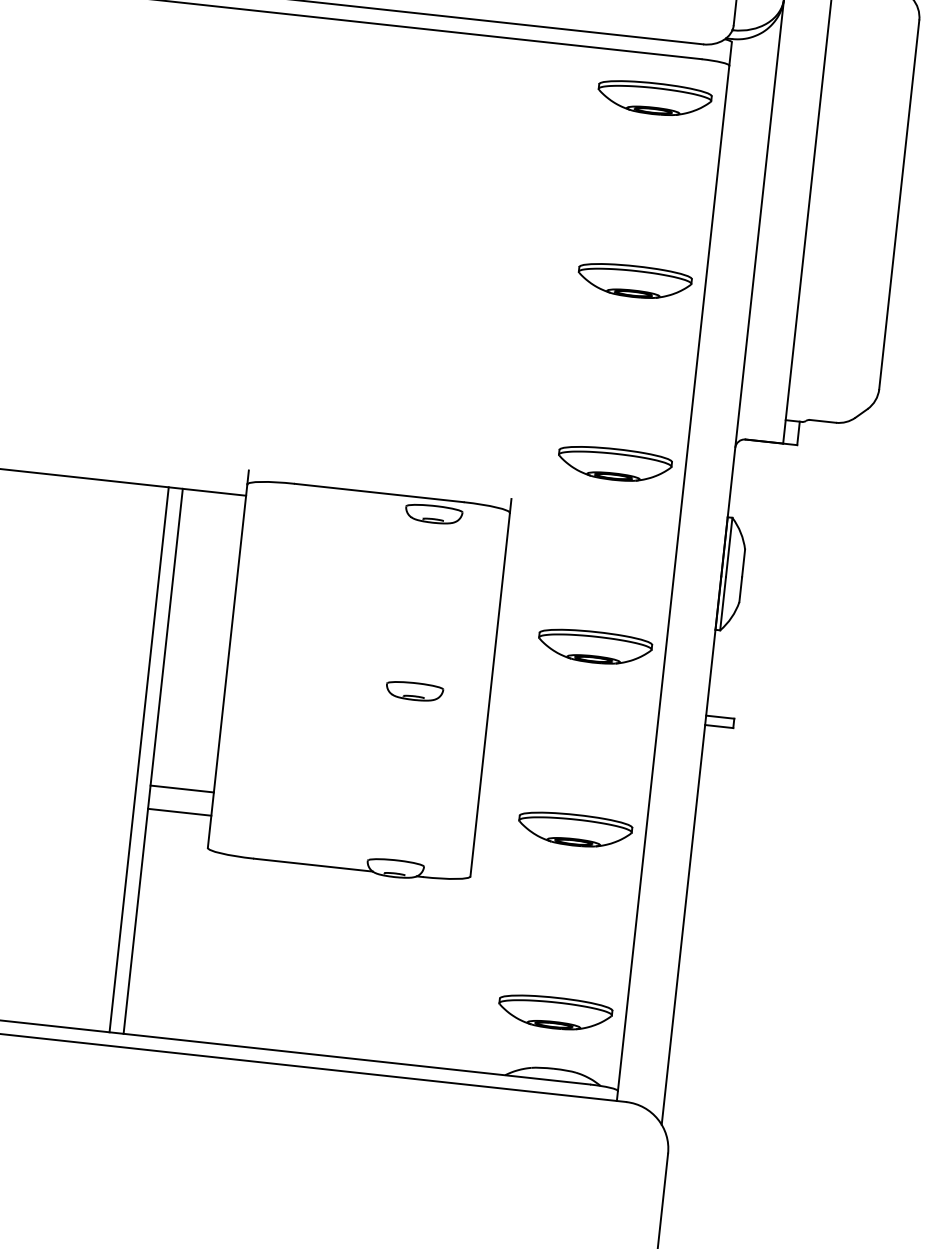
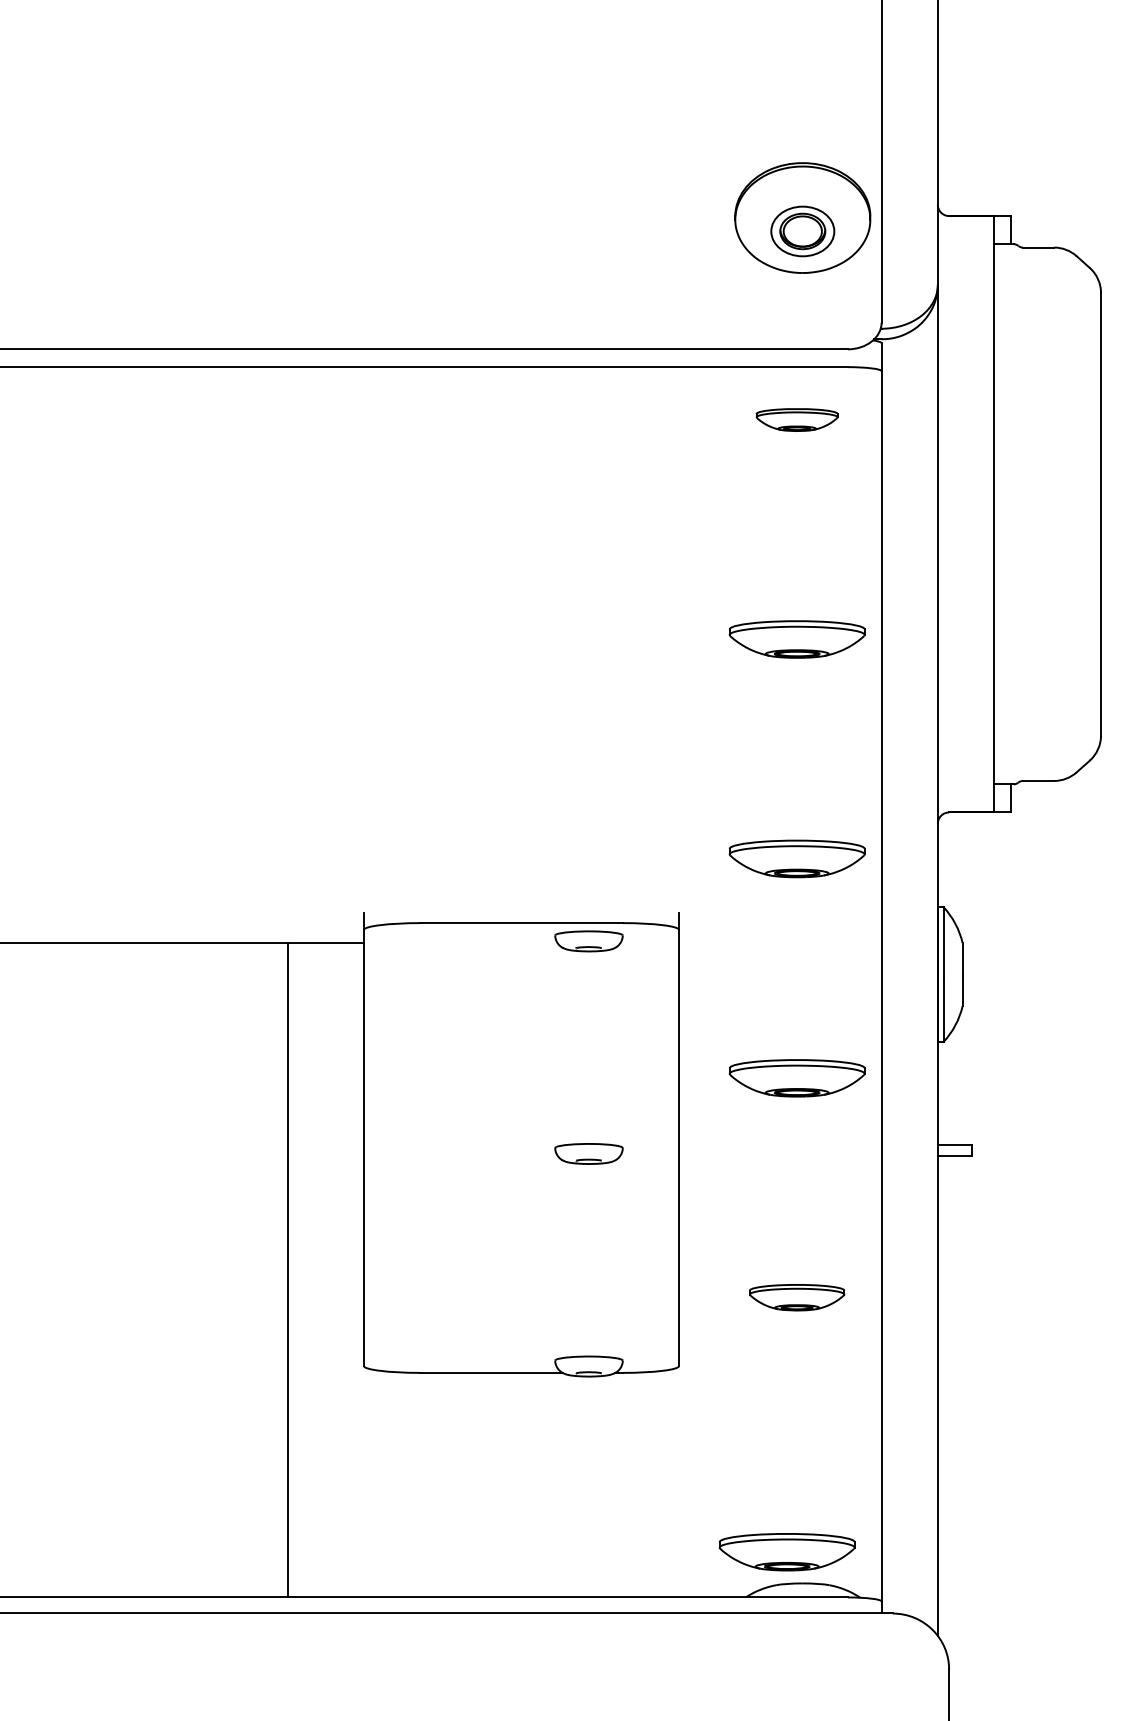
part: (654, 98) -> (796, 419), size x0.6
line: (139, 759) -> (271, 1270), removed
line: (181, 788) -> (325, 1299), removed
line: (179, 812) -> (325, 1327), removed
part: (574, 829) -> (796, 1297), size x0.7
part: (554, 1013) -> (786, 1552), moved

